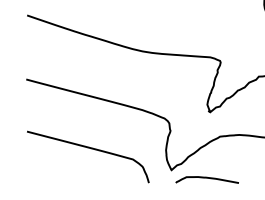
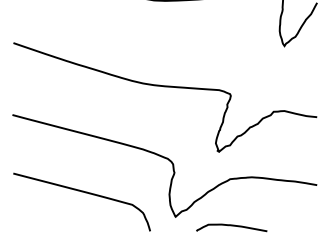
curve: (207, 178) -> (231, 226), moved

